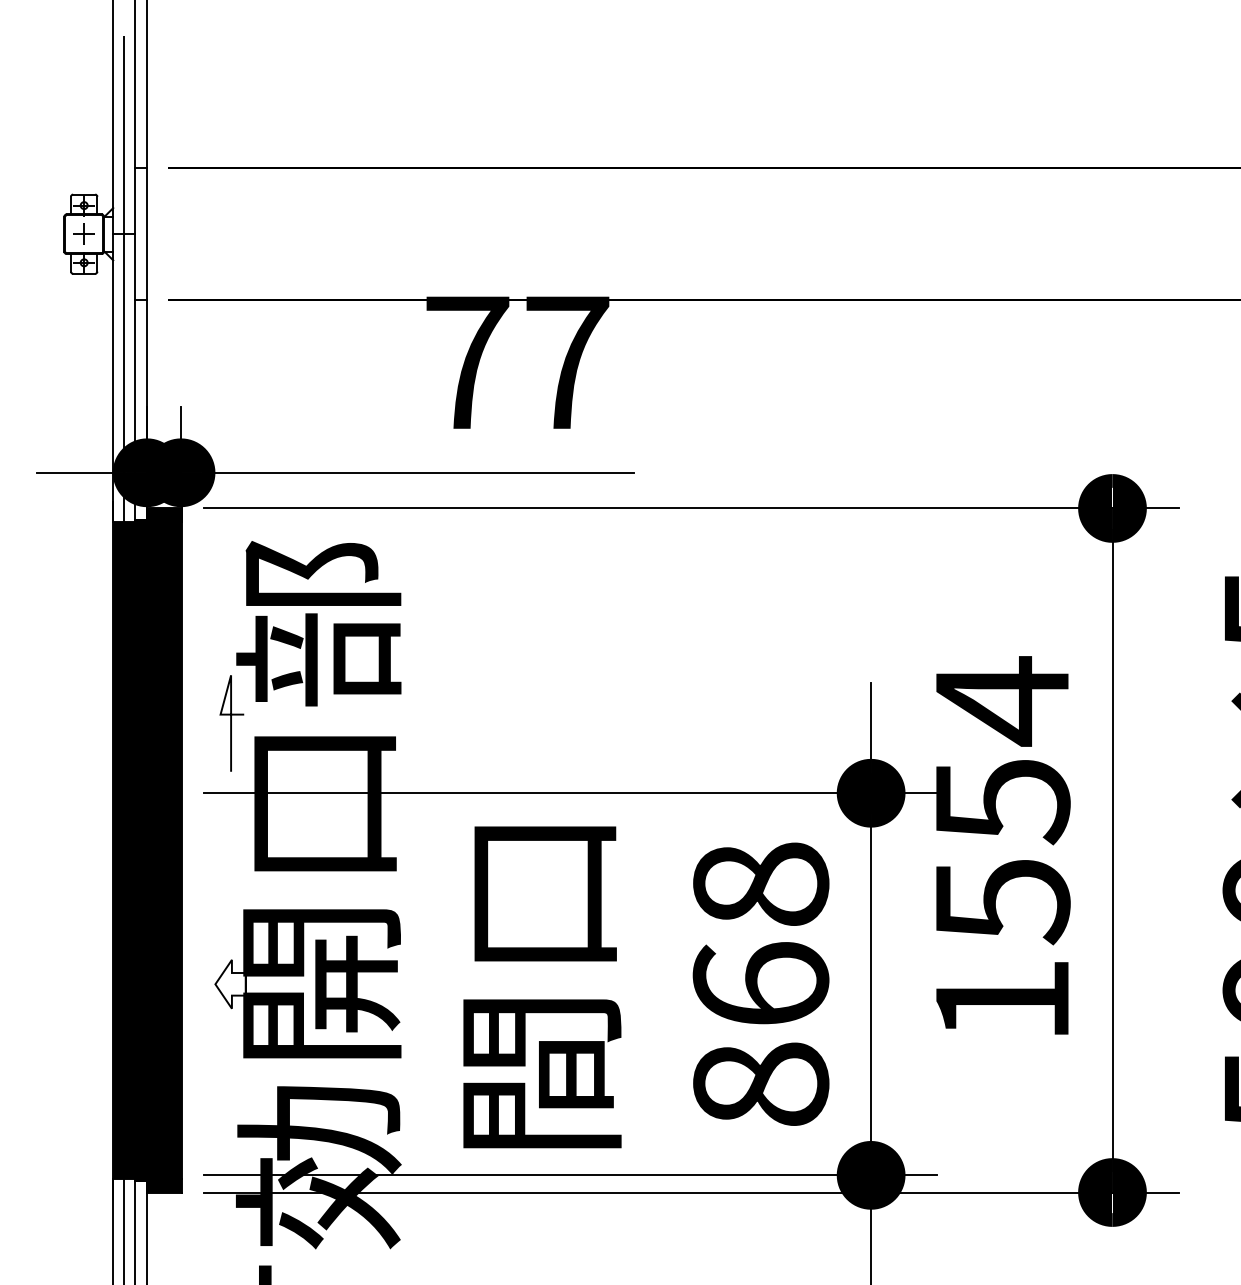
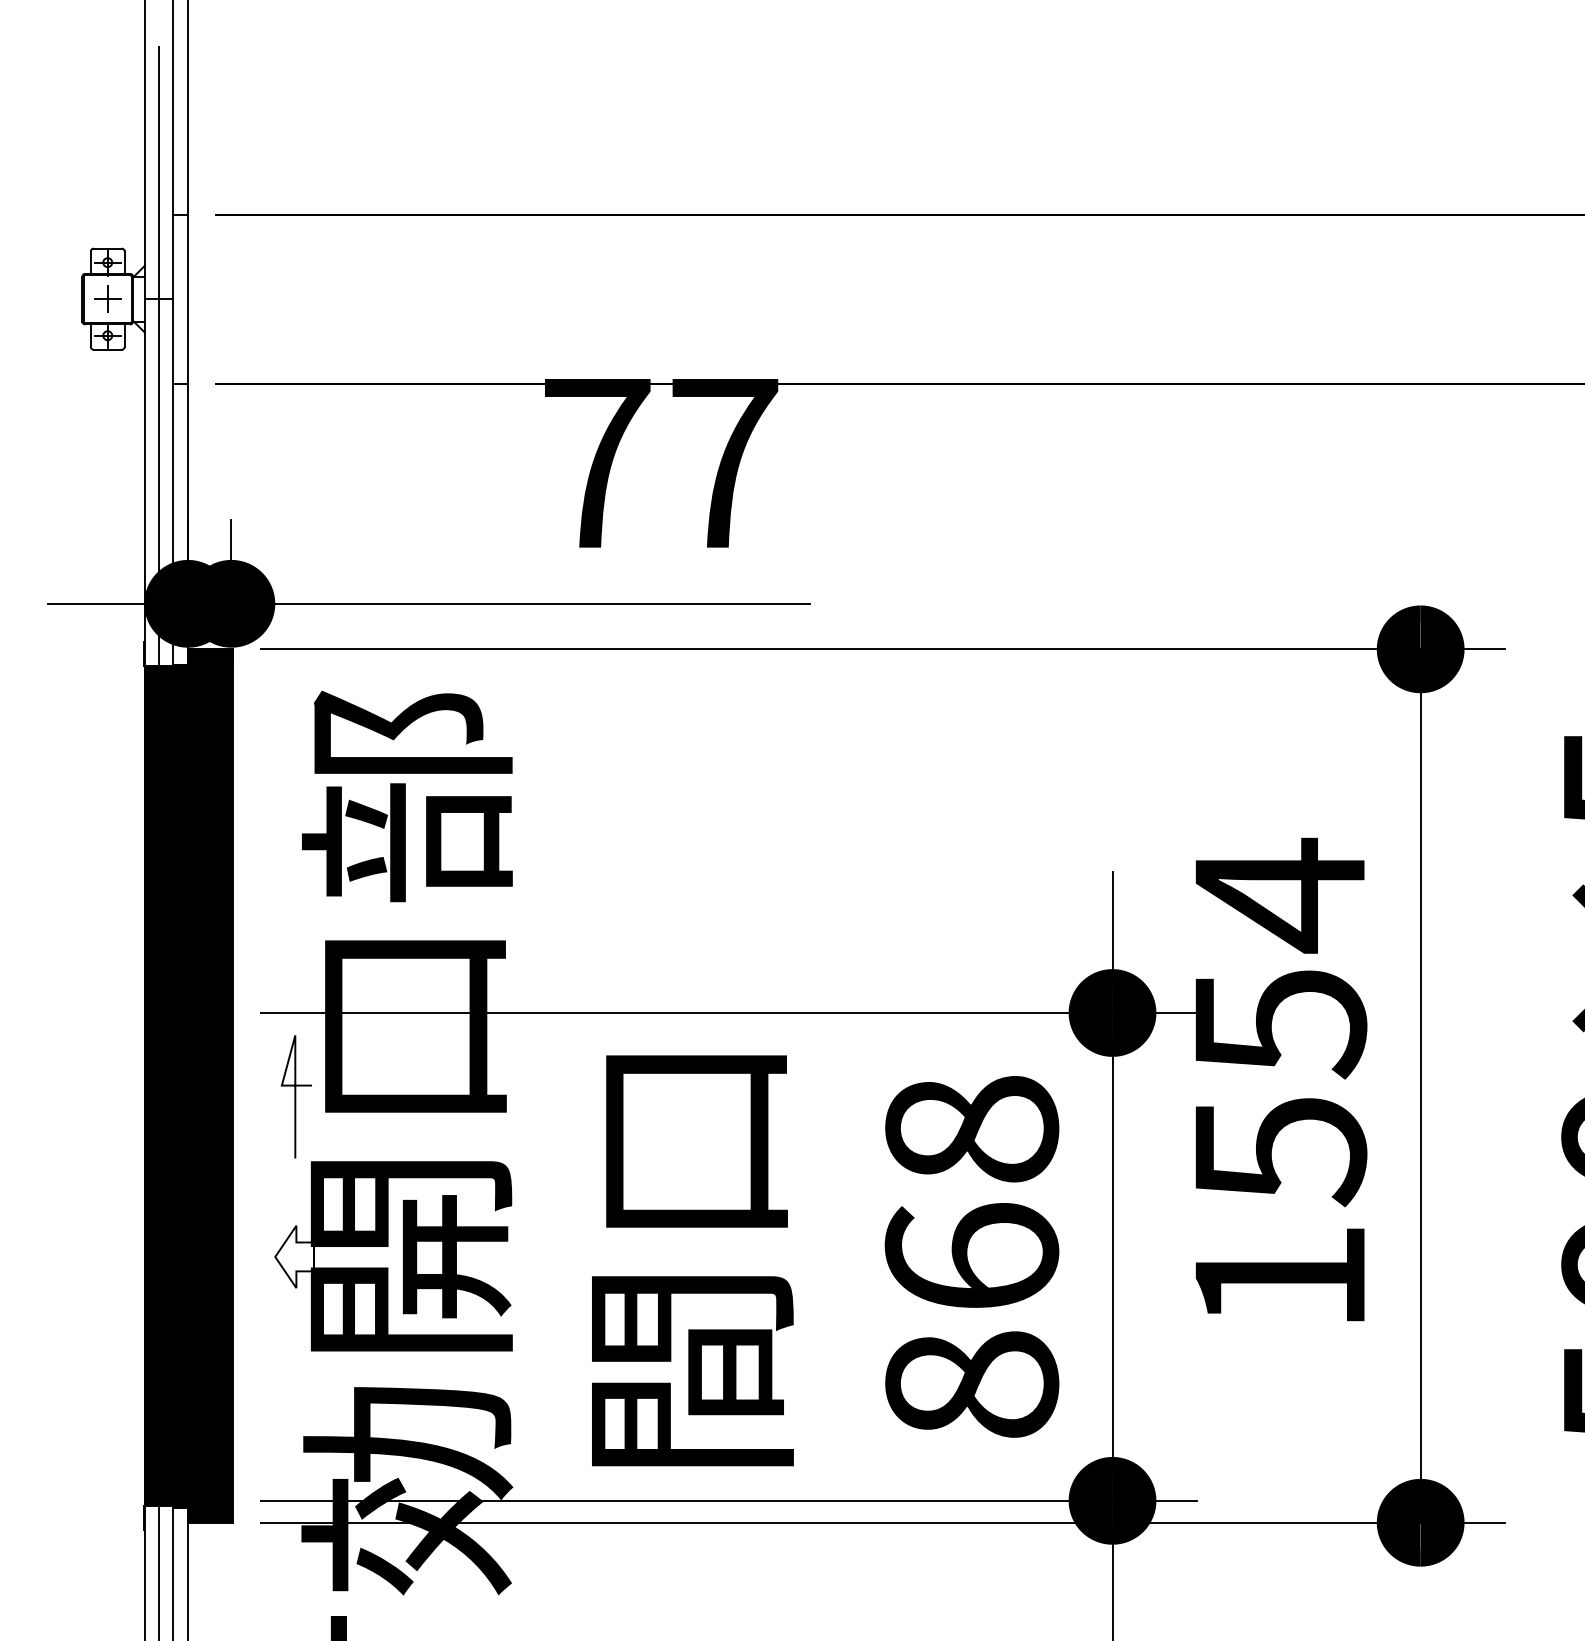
line: (231, 723) -> (295, 1096), moved

